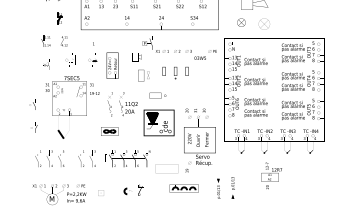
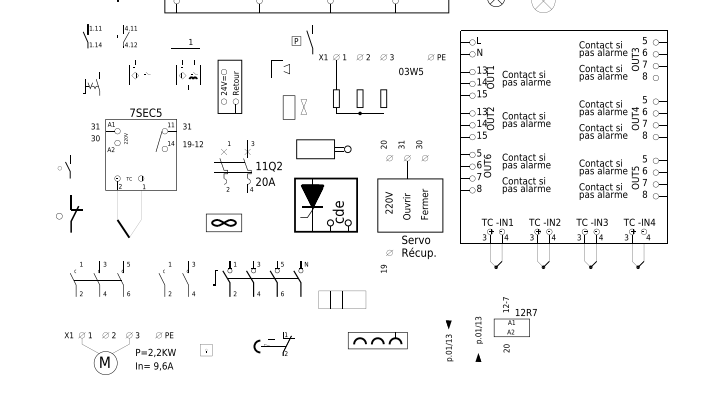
part: (157, 95) -> (322, 148), size x1.6
part: (34, 127) -> (68, 214), size x1.6
text: (199, 140) -> (409, 206), moved
text: (271, 175) -> (514, 324), moved

